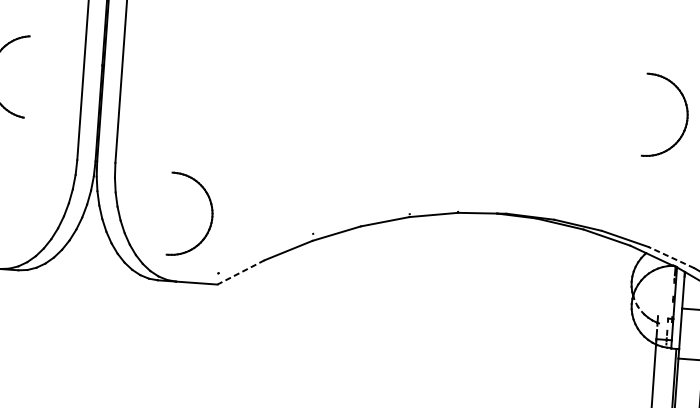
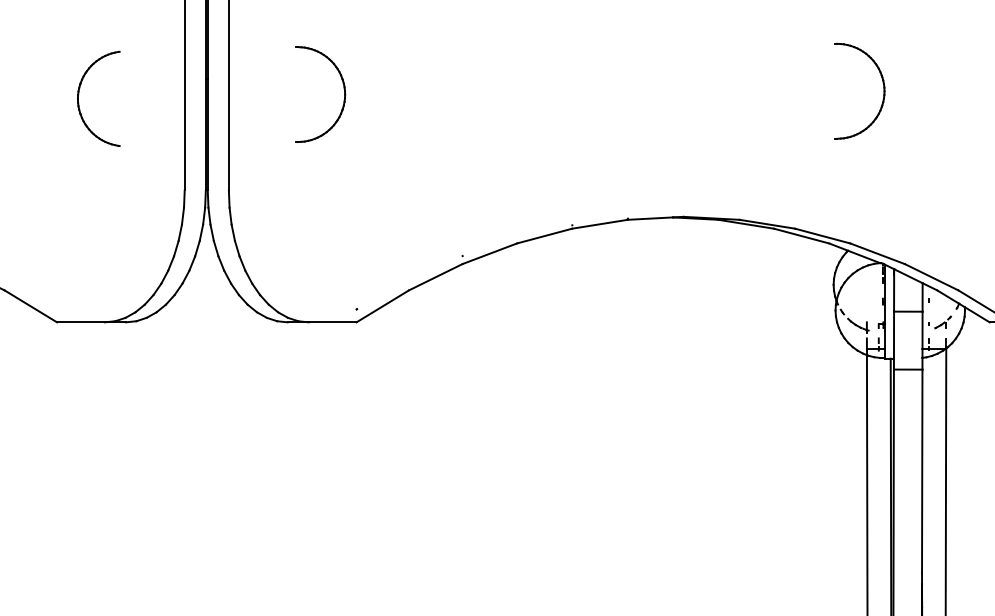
part: (211, 211) -> (343, 88), moved
line: (671, 257) -> (877, 253), dashed -> solid
line: (240, 272) -> (382, 306), dashed -> solid

